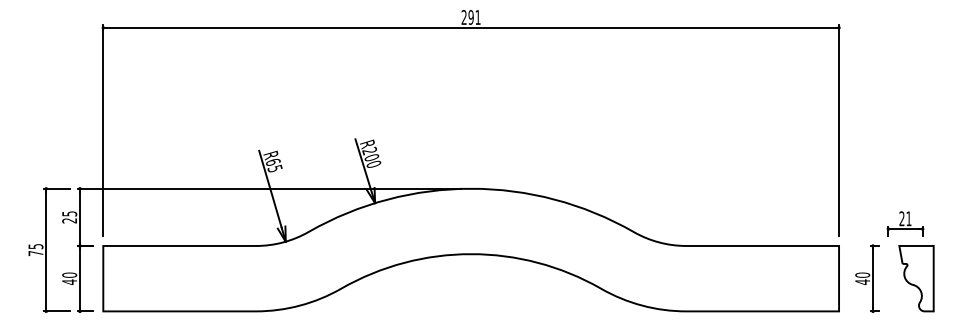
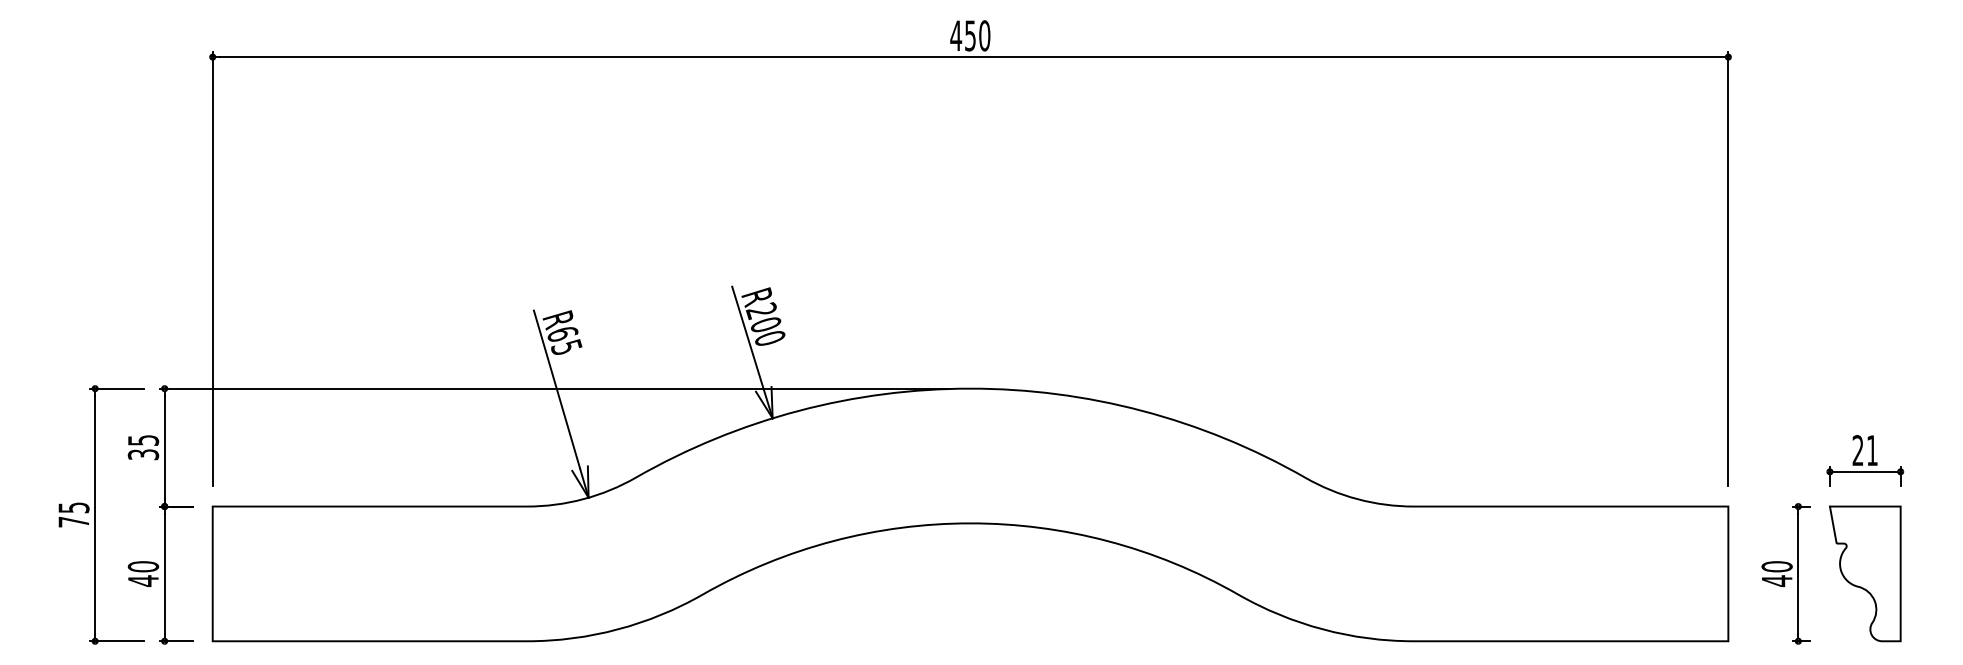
text: (470, 17) -> (969, 35), 291 -> 450
text: (69, 220) -> (143, 454), 25 -> 35
part: (916, 278) -> (1865, 573), moved

